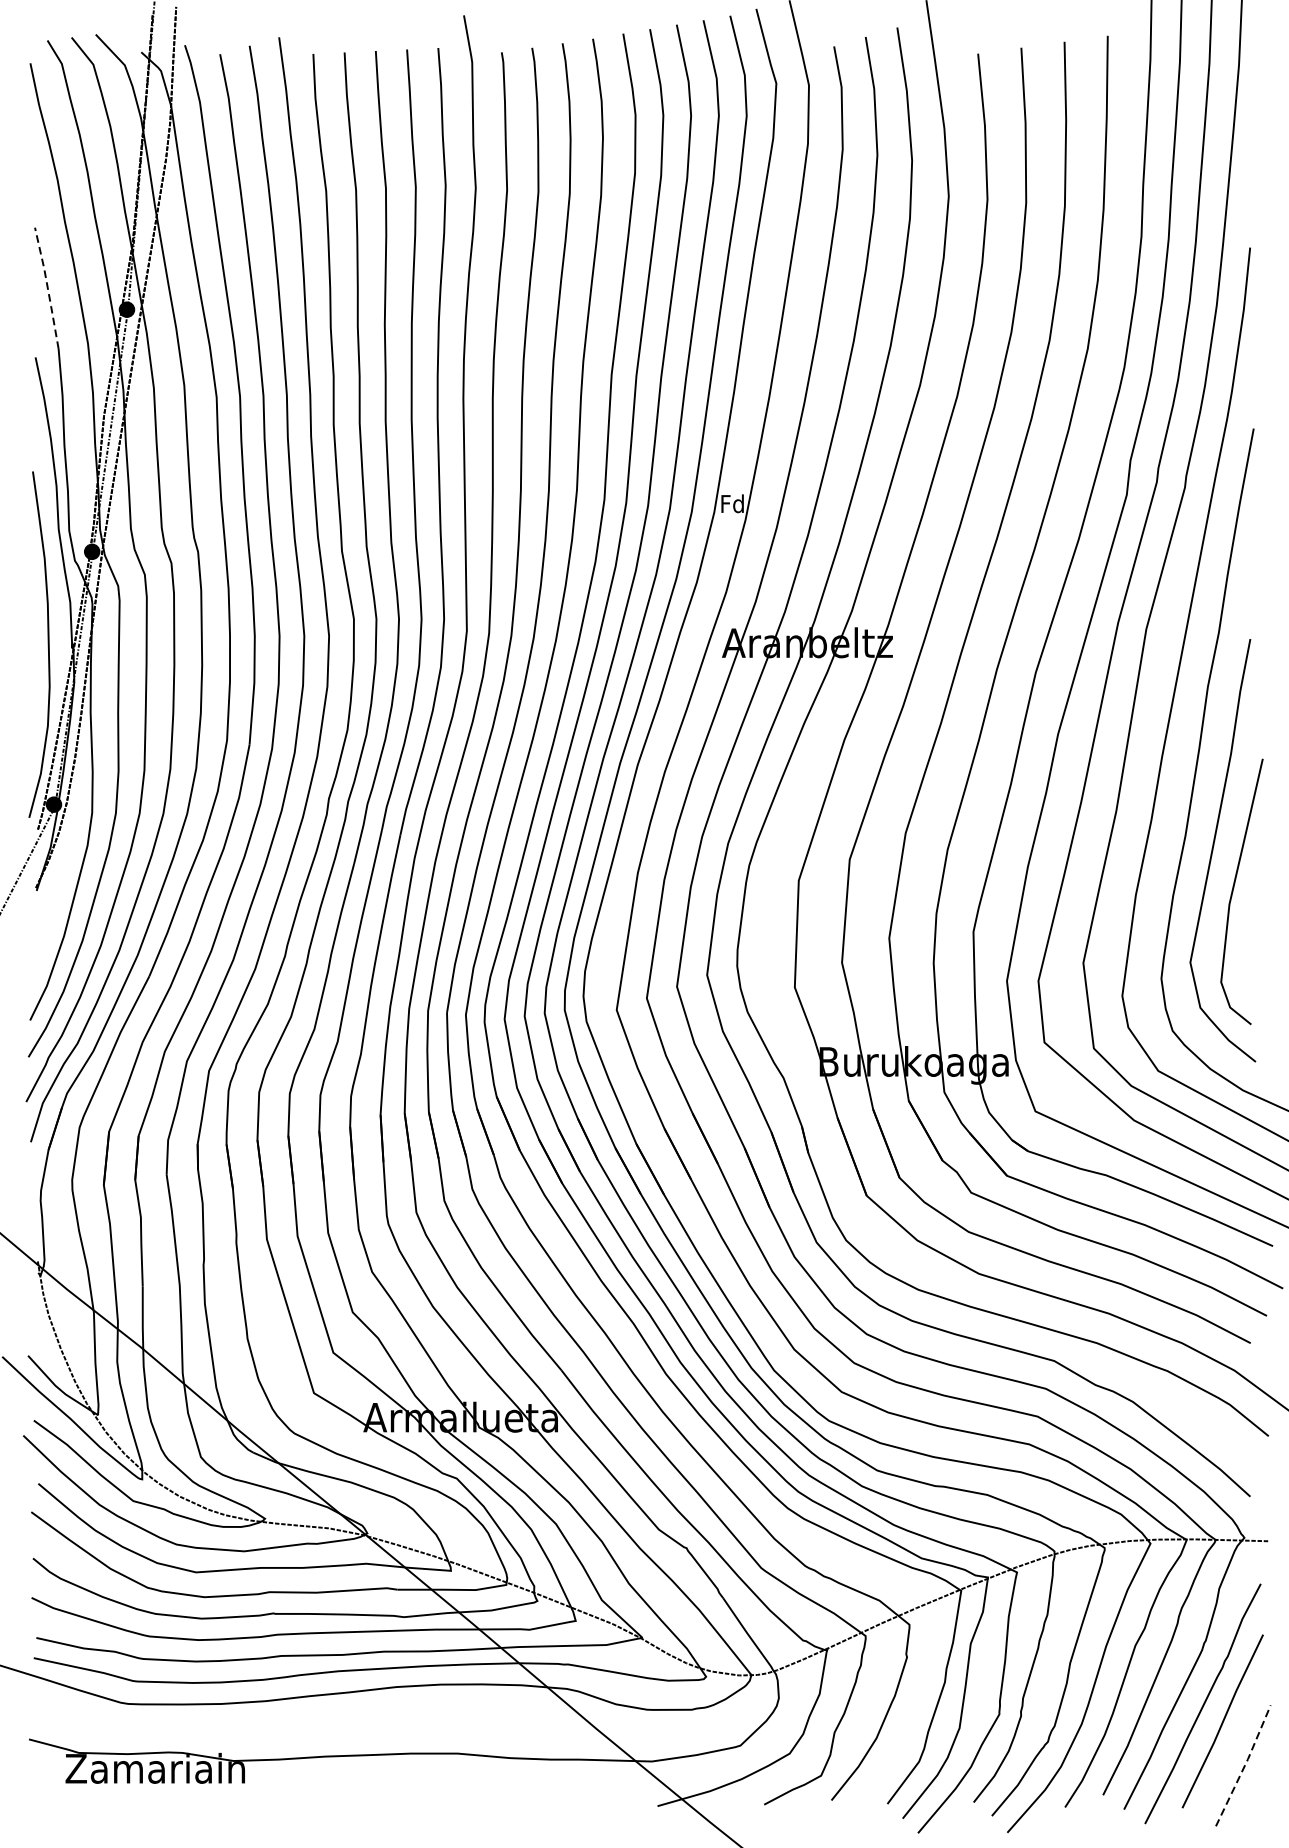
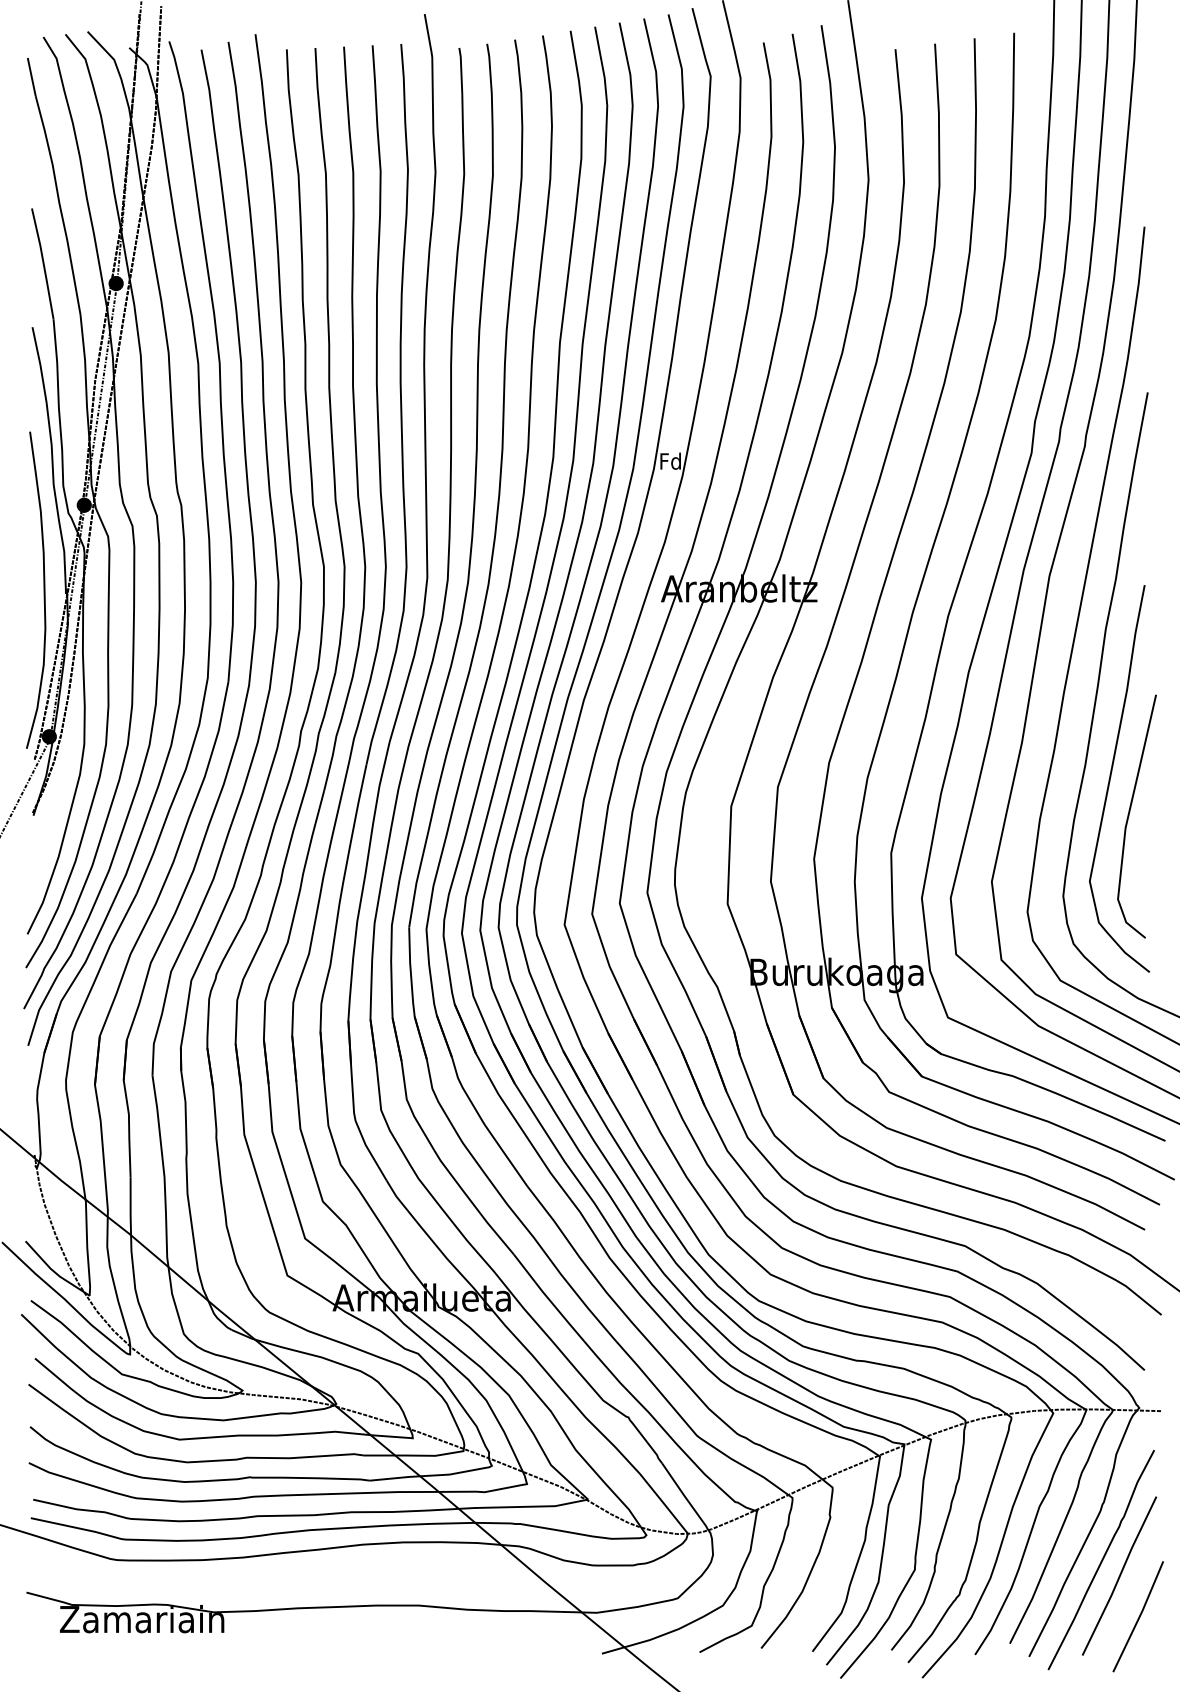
line: (47, 287) -> (43, 263), dashed -> solid
line: (1244, 1765) -> (1139, 1616), dashed -> solid

